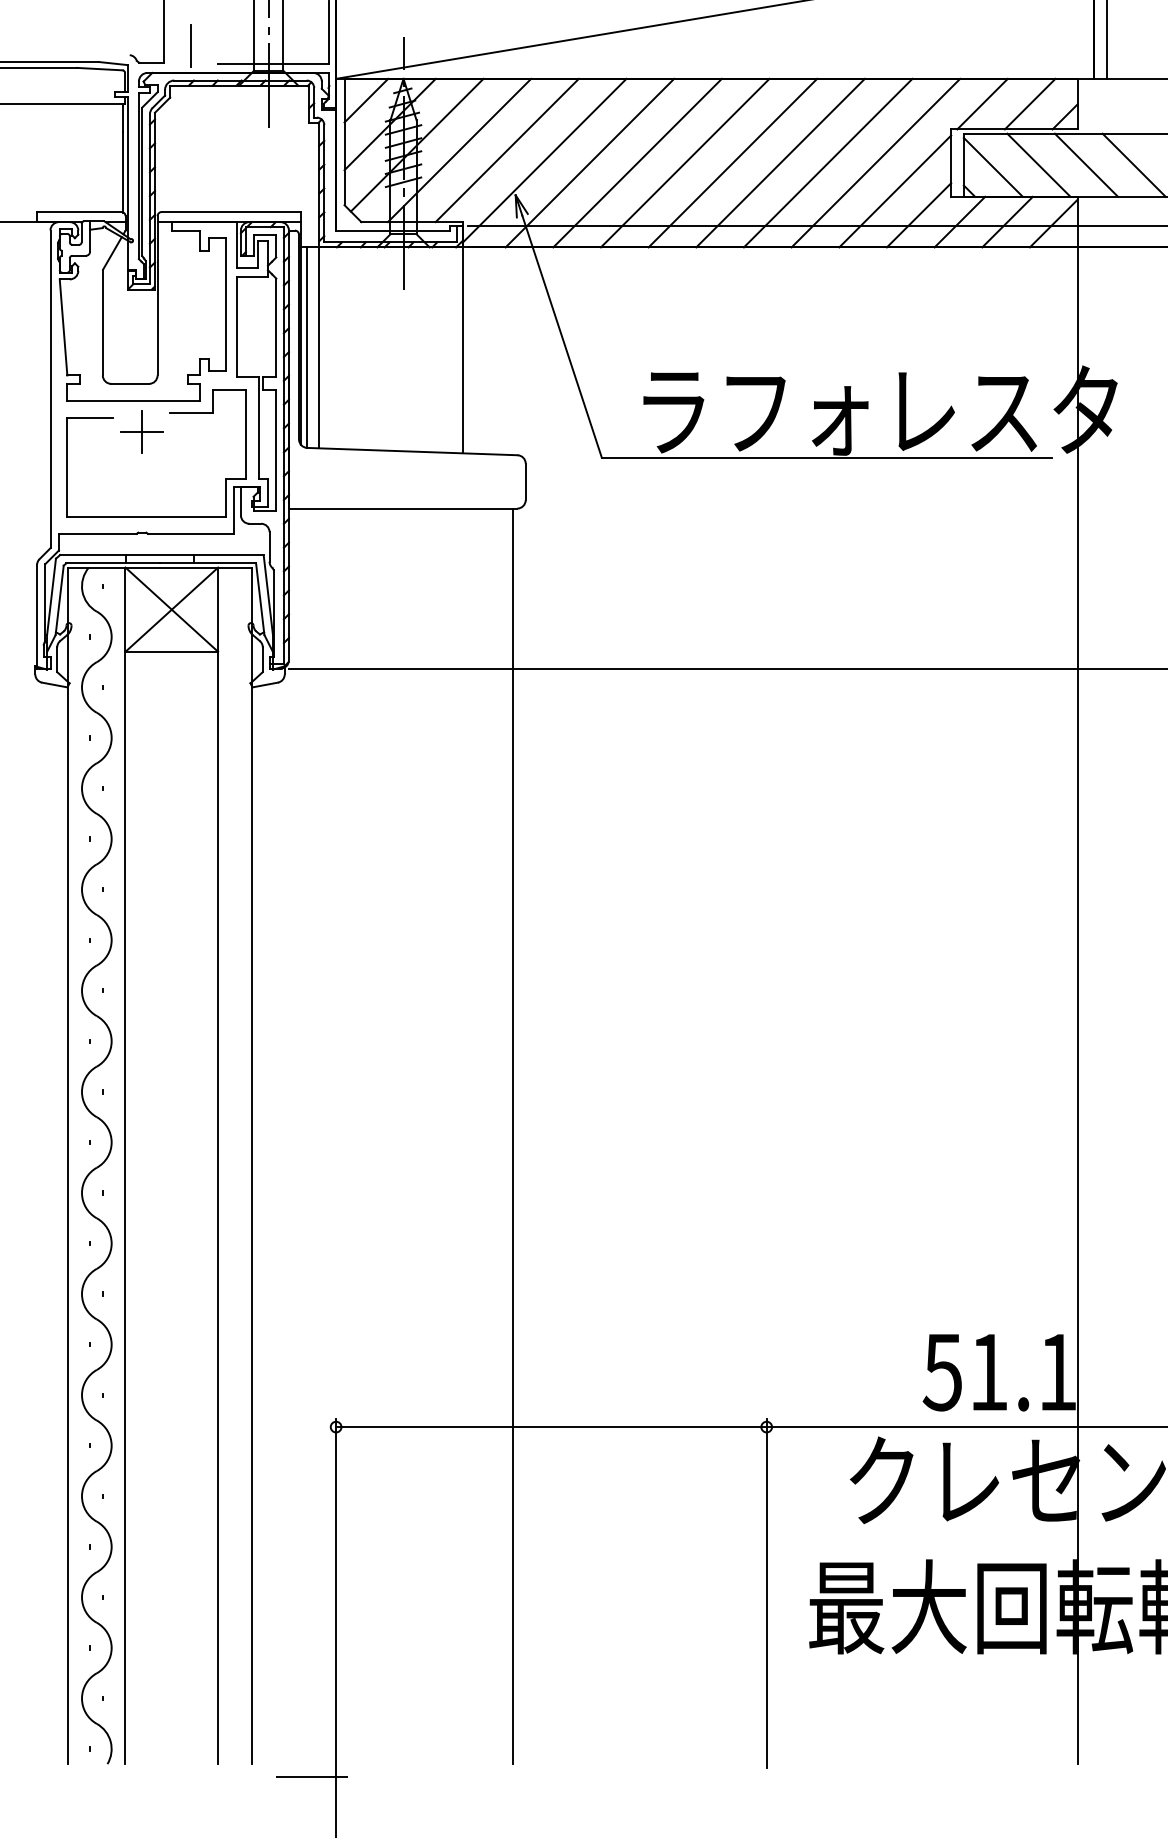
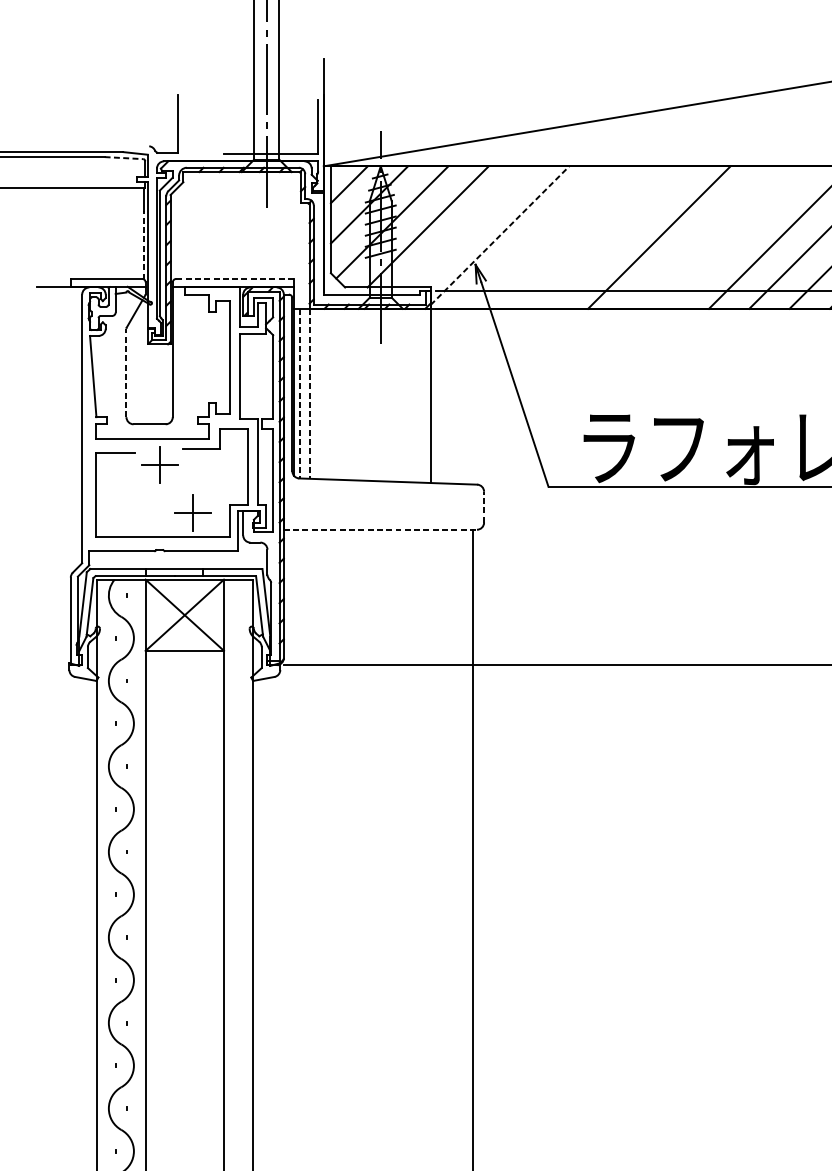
line: (191, 45) -> (201, 138), removed
line: (99, 69) -> (123, 158), solid -> dashed
line: (506, 150) -> (467, 226), removed
line: (544, 160) -> (499, 235), solid -> dashed
line: (589, 162) -> (538, 237), removed
line: (637, 162) -> (578, 237), removed
line: (684, 162) -> (618, 237), removed
line: (780, 162) -> (699, 237), removed
line: (827, 162) -> (739, 237), removed
line: (123, 171) -> (143, 244), solid -> dashed
line: (231, 212) -> (235, 279), solid -> dashed
line: (102, 322) -> (126, 372), solid -> dashed
line: (307, 348) -> (299, 394), solid -> dashed
line: (319, 348) -> (309, 394), solid -> dashed
line: (525, 481) -> (483, 506), solid -> dashed
part: (180, 488) -> (192, 512), added
line: (403, 508) -> (380, 529), solid -> dashed

